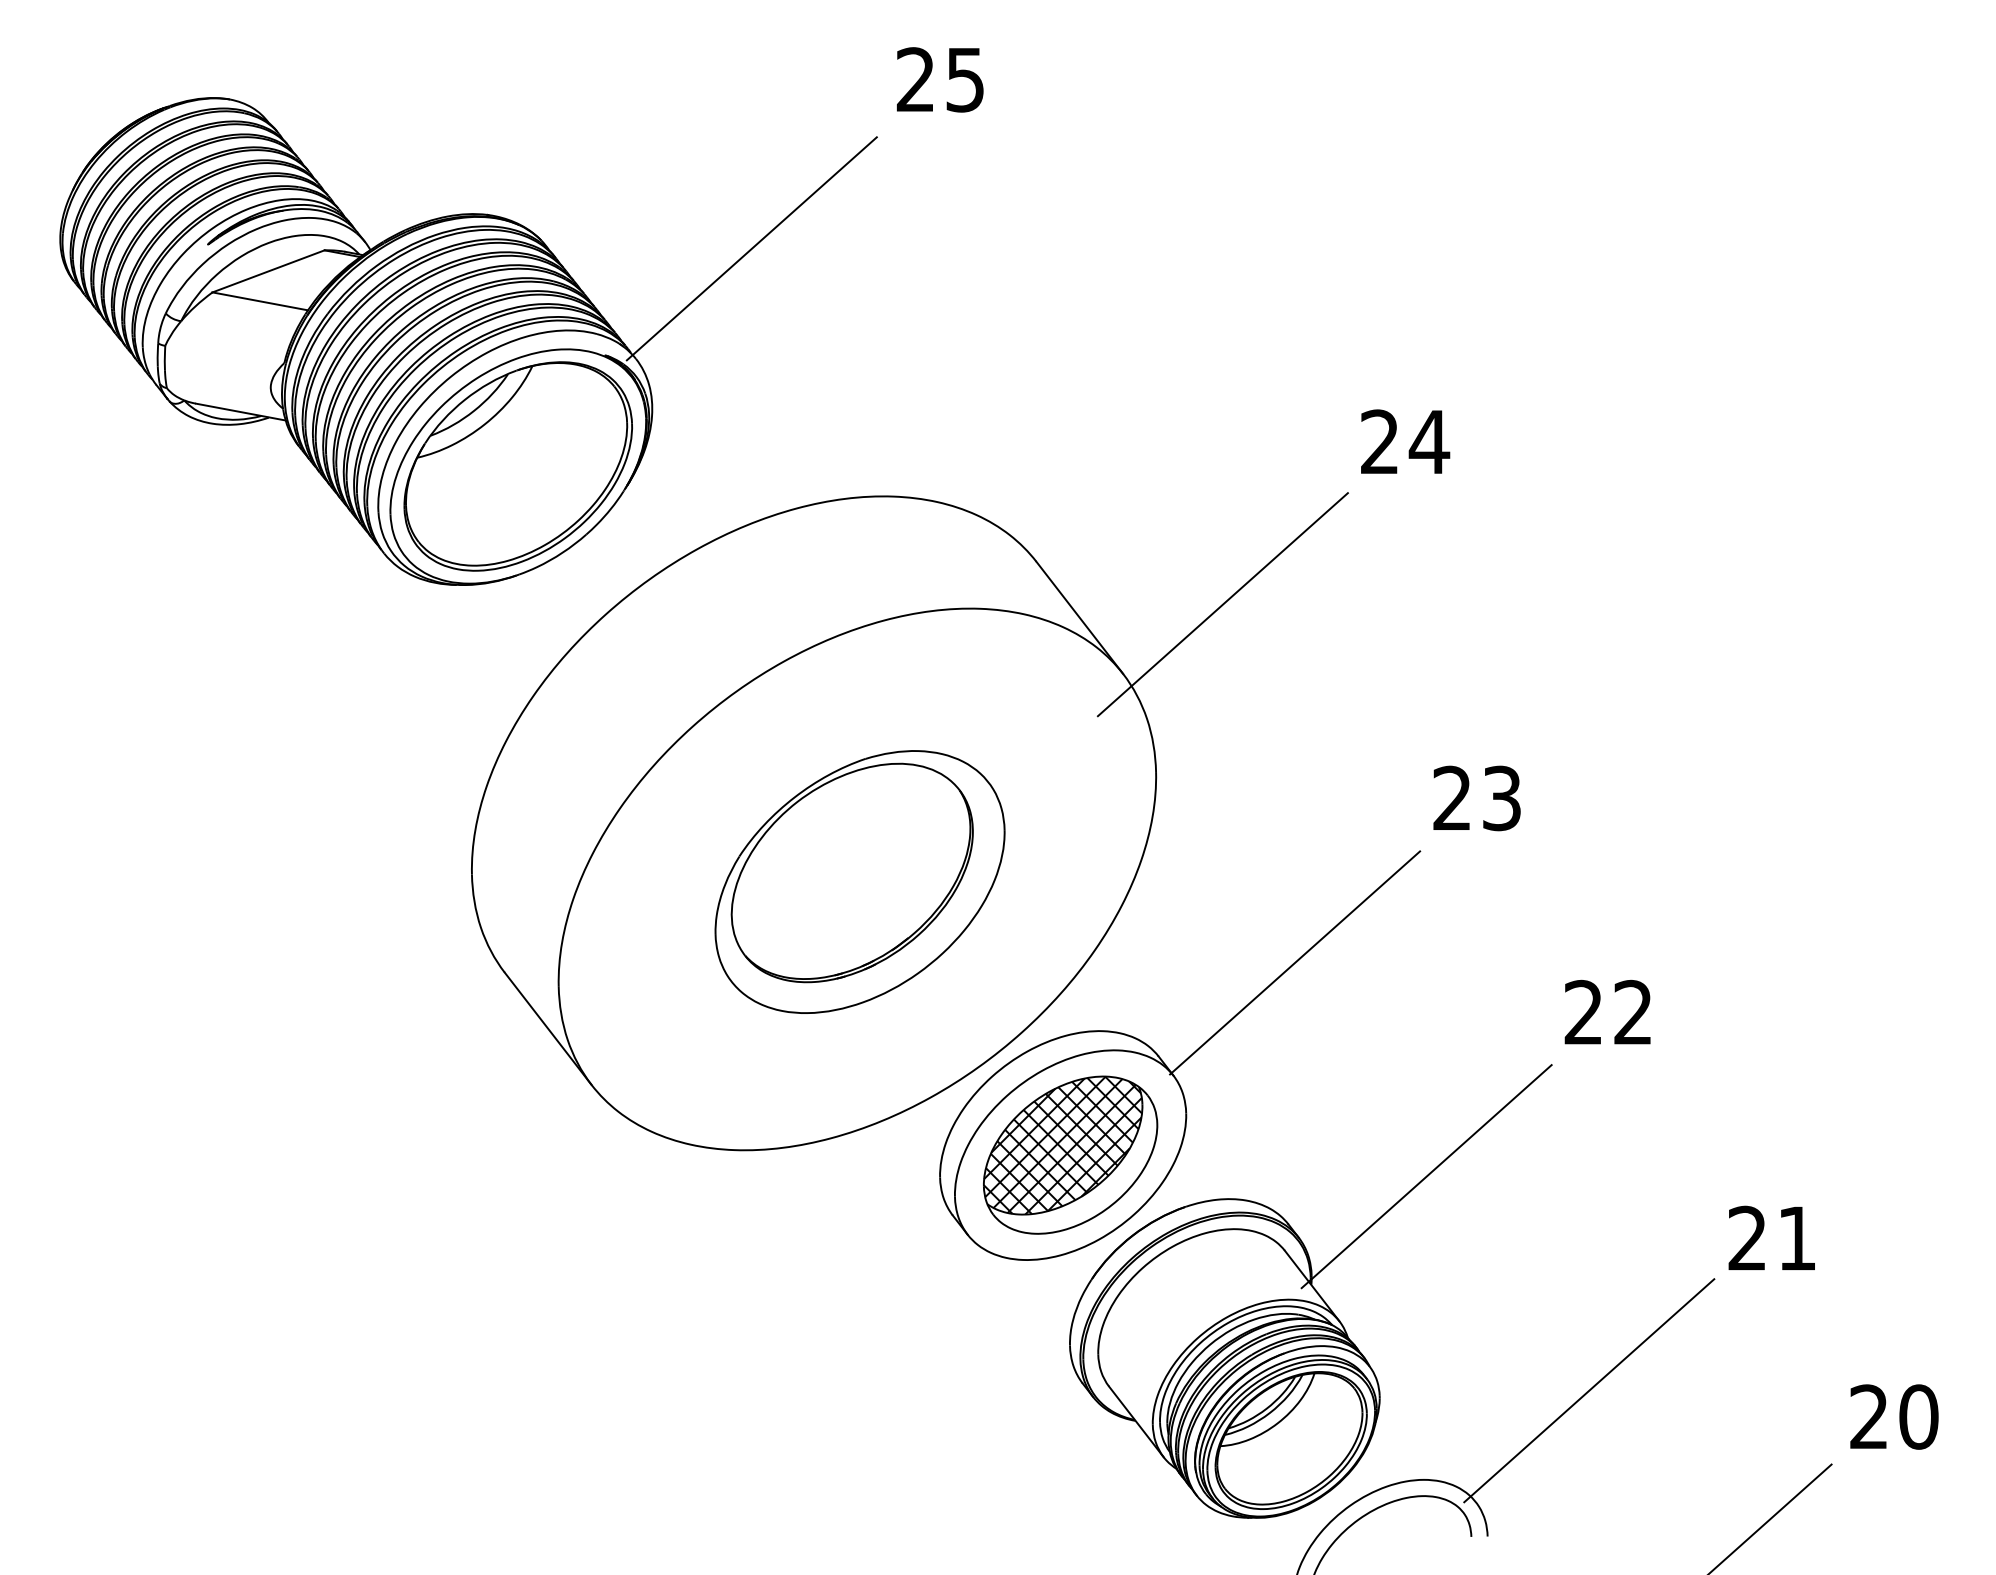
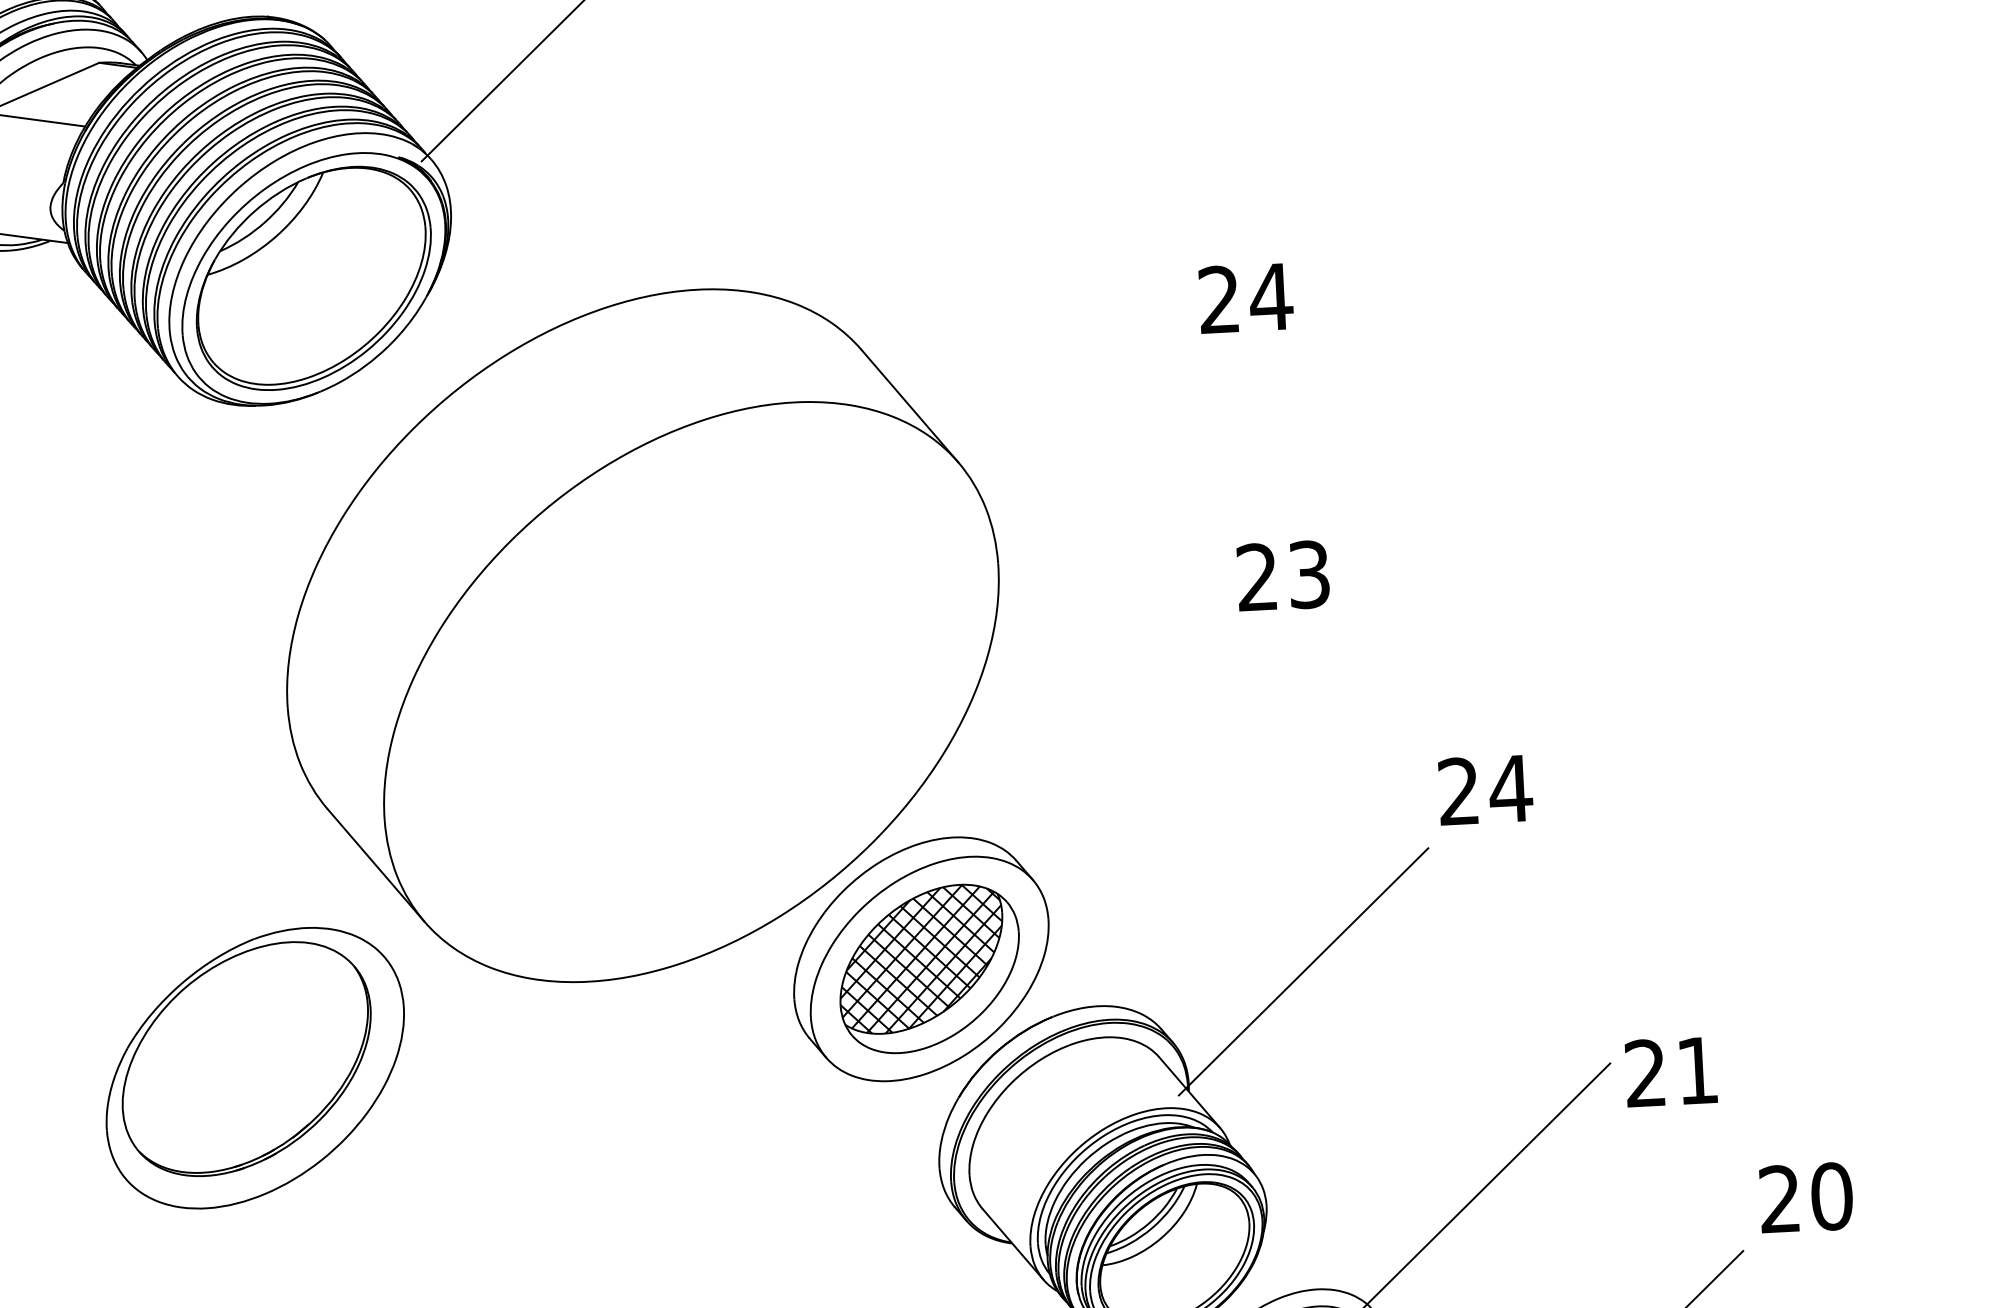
text: (1405, 441) -> (1246, 297), moved
line: (1222, 604) -> (1058, 384), removed
text: (1476, 798) -> (1282, 576), moved
part: (859, 881) -> (254, 1067), moved
line: (1295, 962) -> (1154, 754), removed
text: (1632, 1011) -> (1509, 787), 22 -> 24
text: (1771, 1237) -> (1670, 1071), moved

